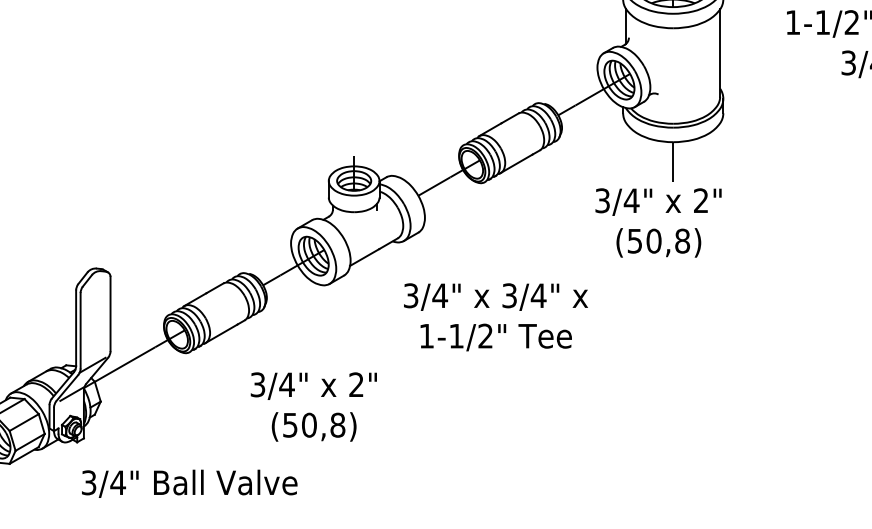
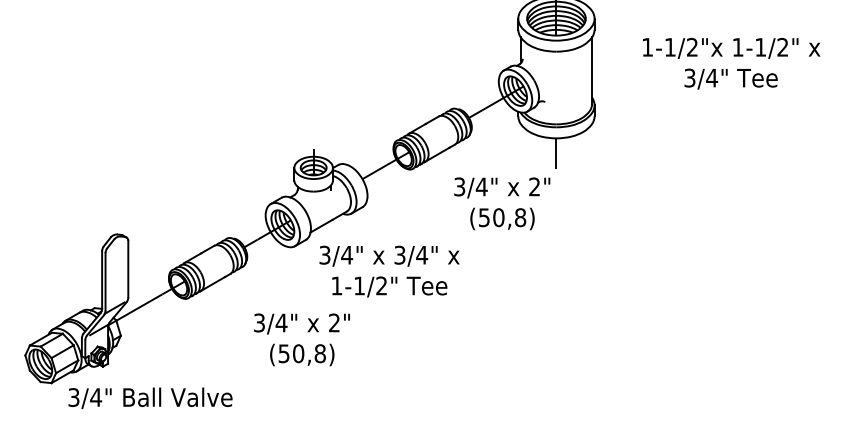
text: (658, 222) -> (502, 203), moved
text: (495, 317) -> (389, 271), moved
text: (313, 406) -> (301, 339), moved
text: (189, 482) -> (150, 397), moved

